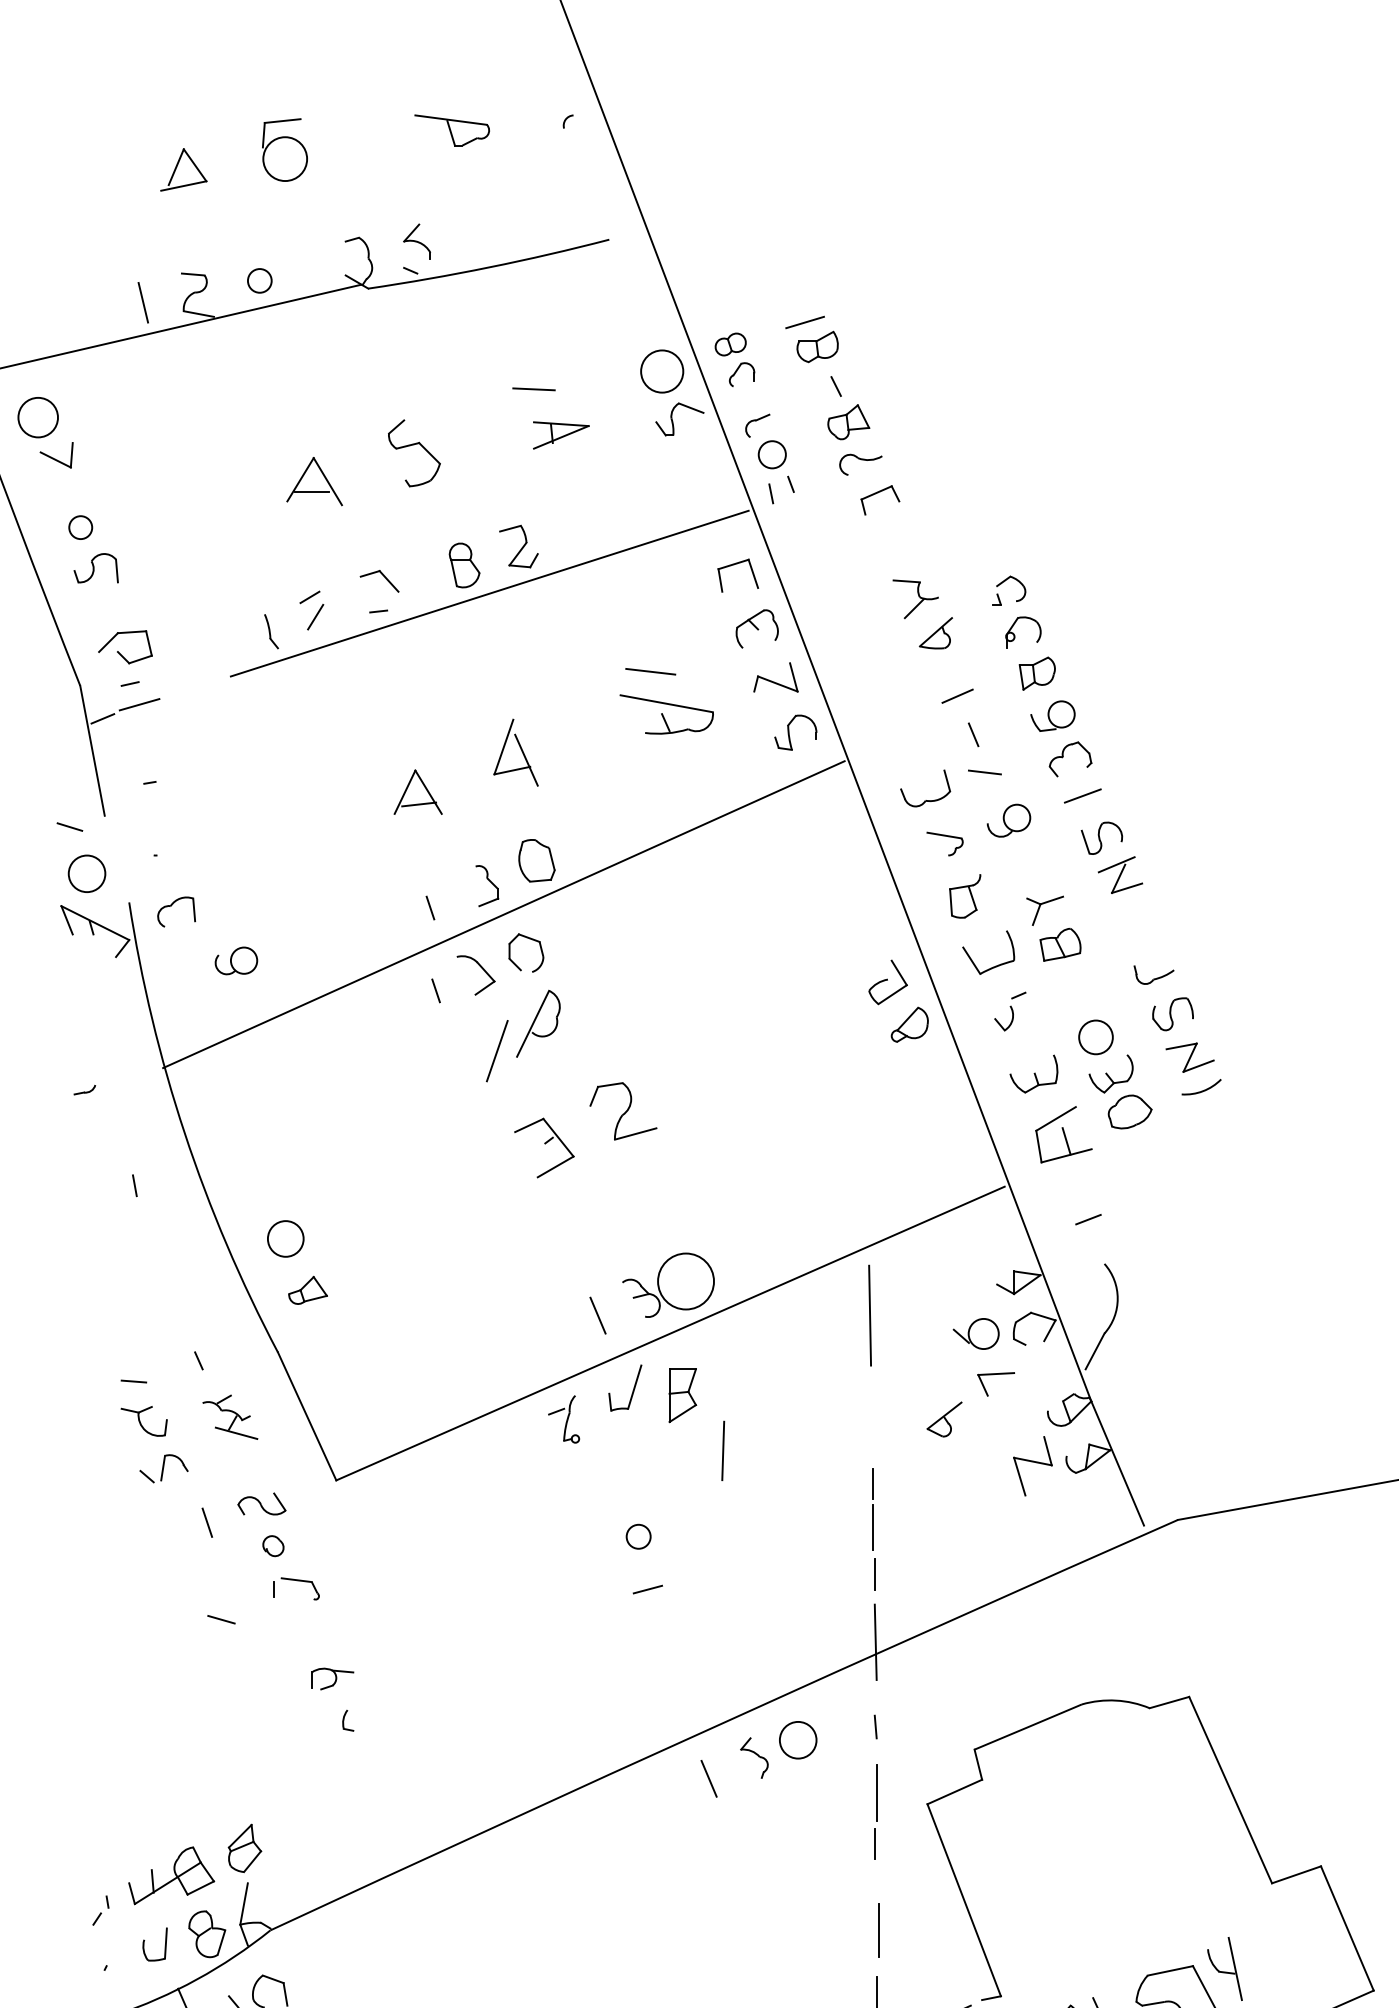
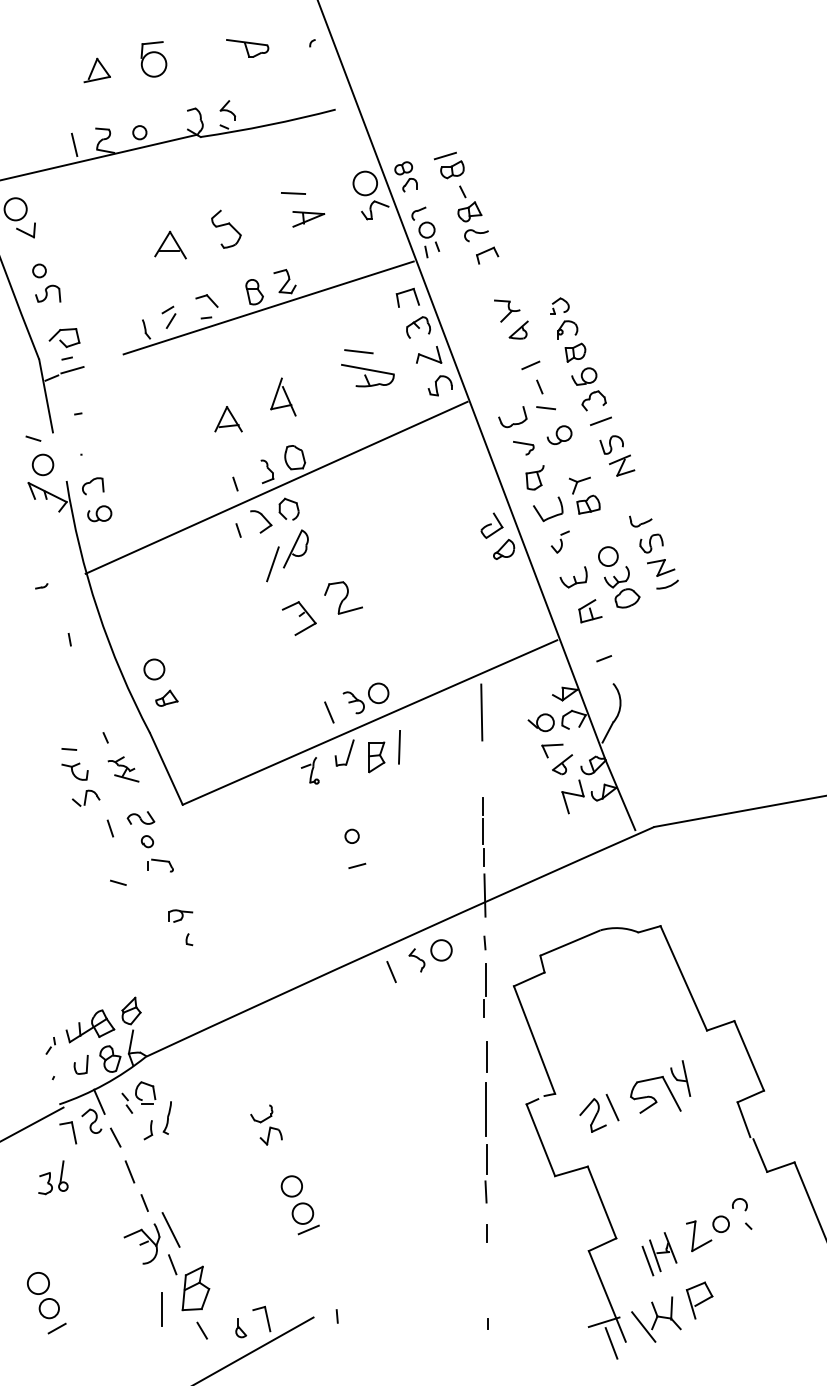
part: (235, 960) -> (99, 513), moved
part: (1064, 1135) -> (590, 611), size x0.71
circle: (685, 1281) -> (378, 693), size x0.62
part: (944, 1419) -> (562, 764), moved
line: (723, 1451) -> (399, 747), moved

